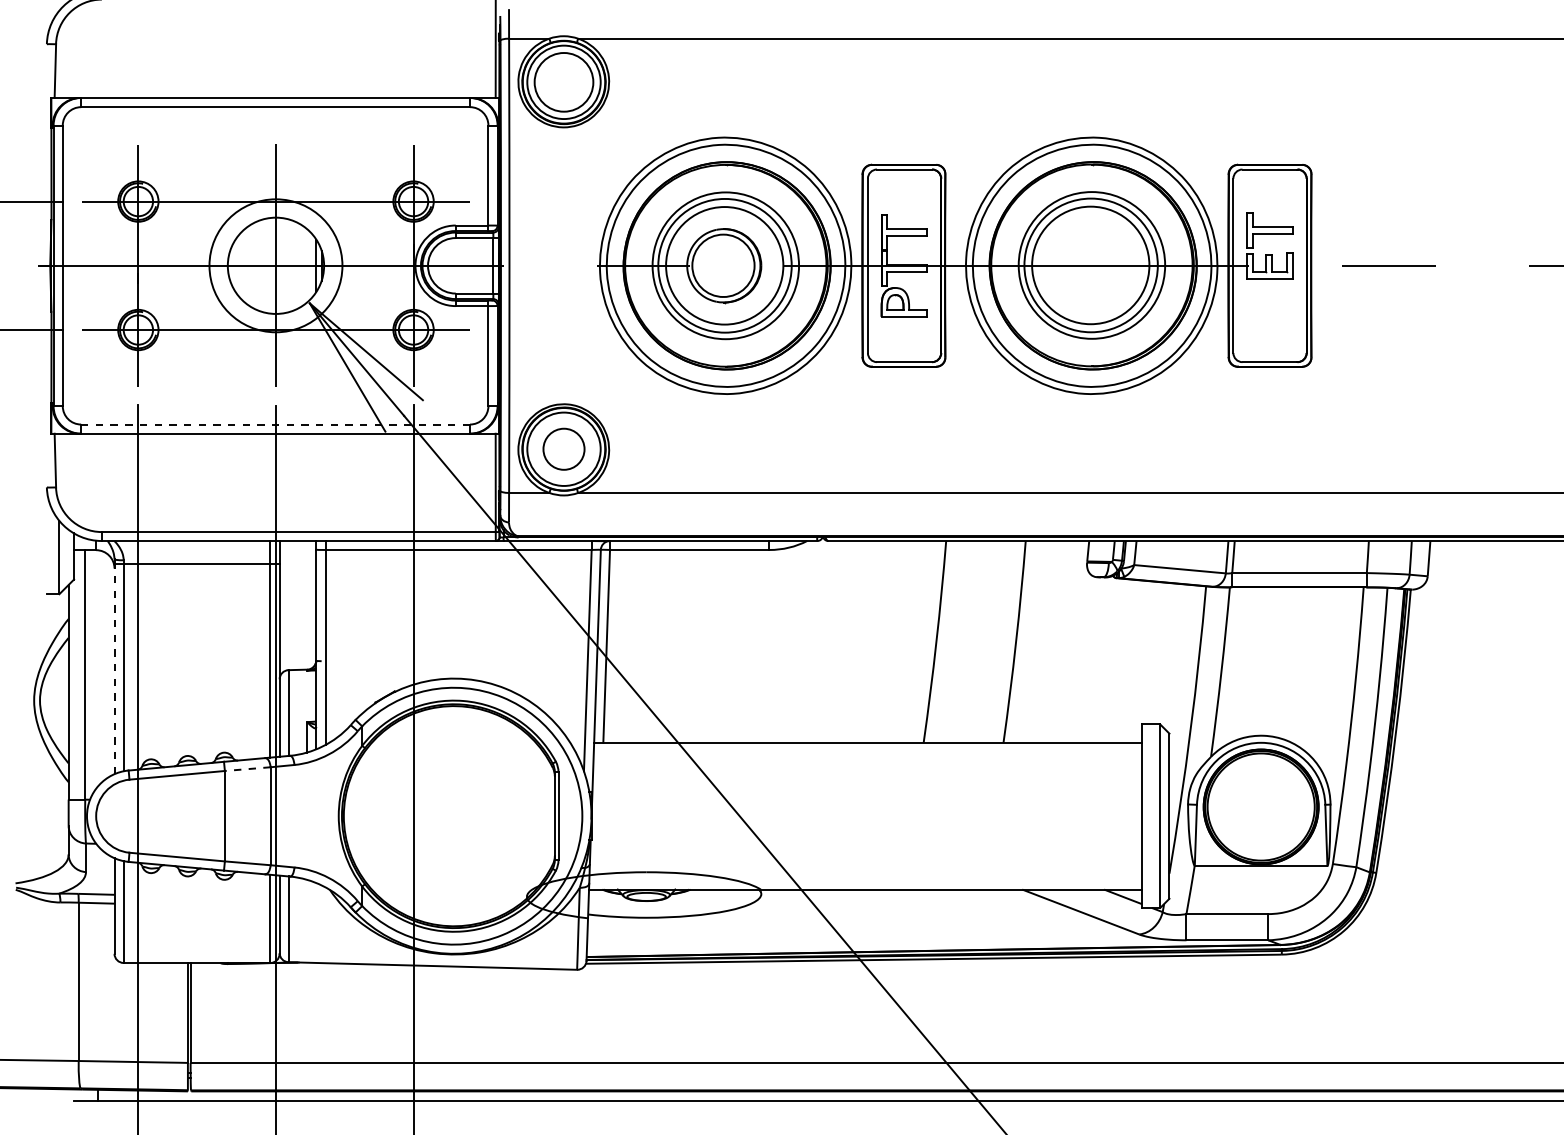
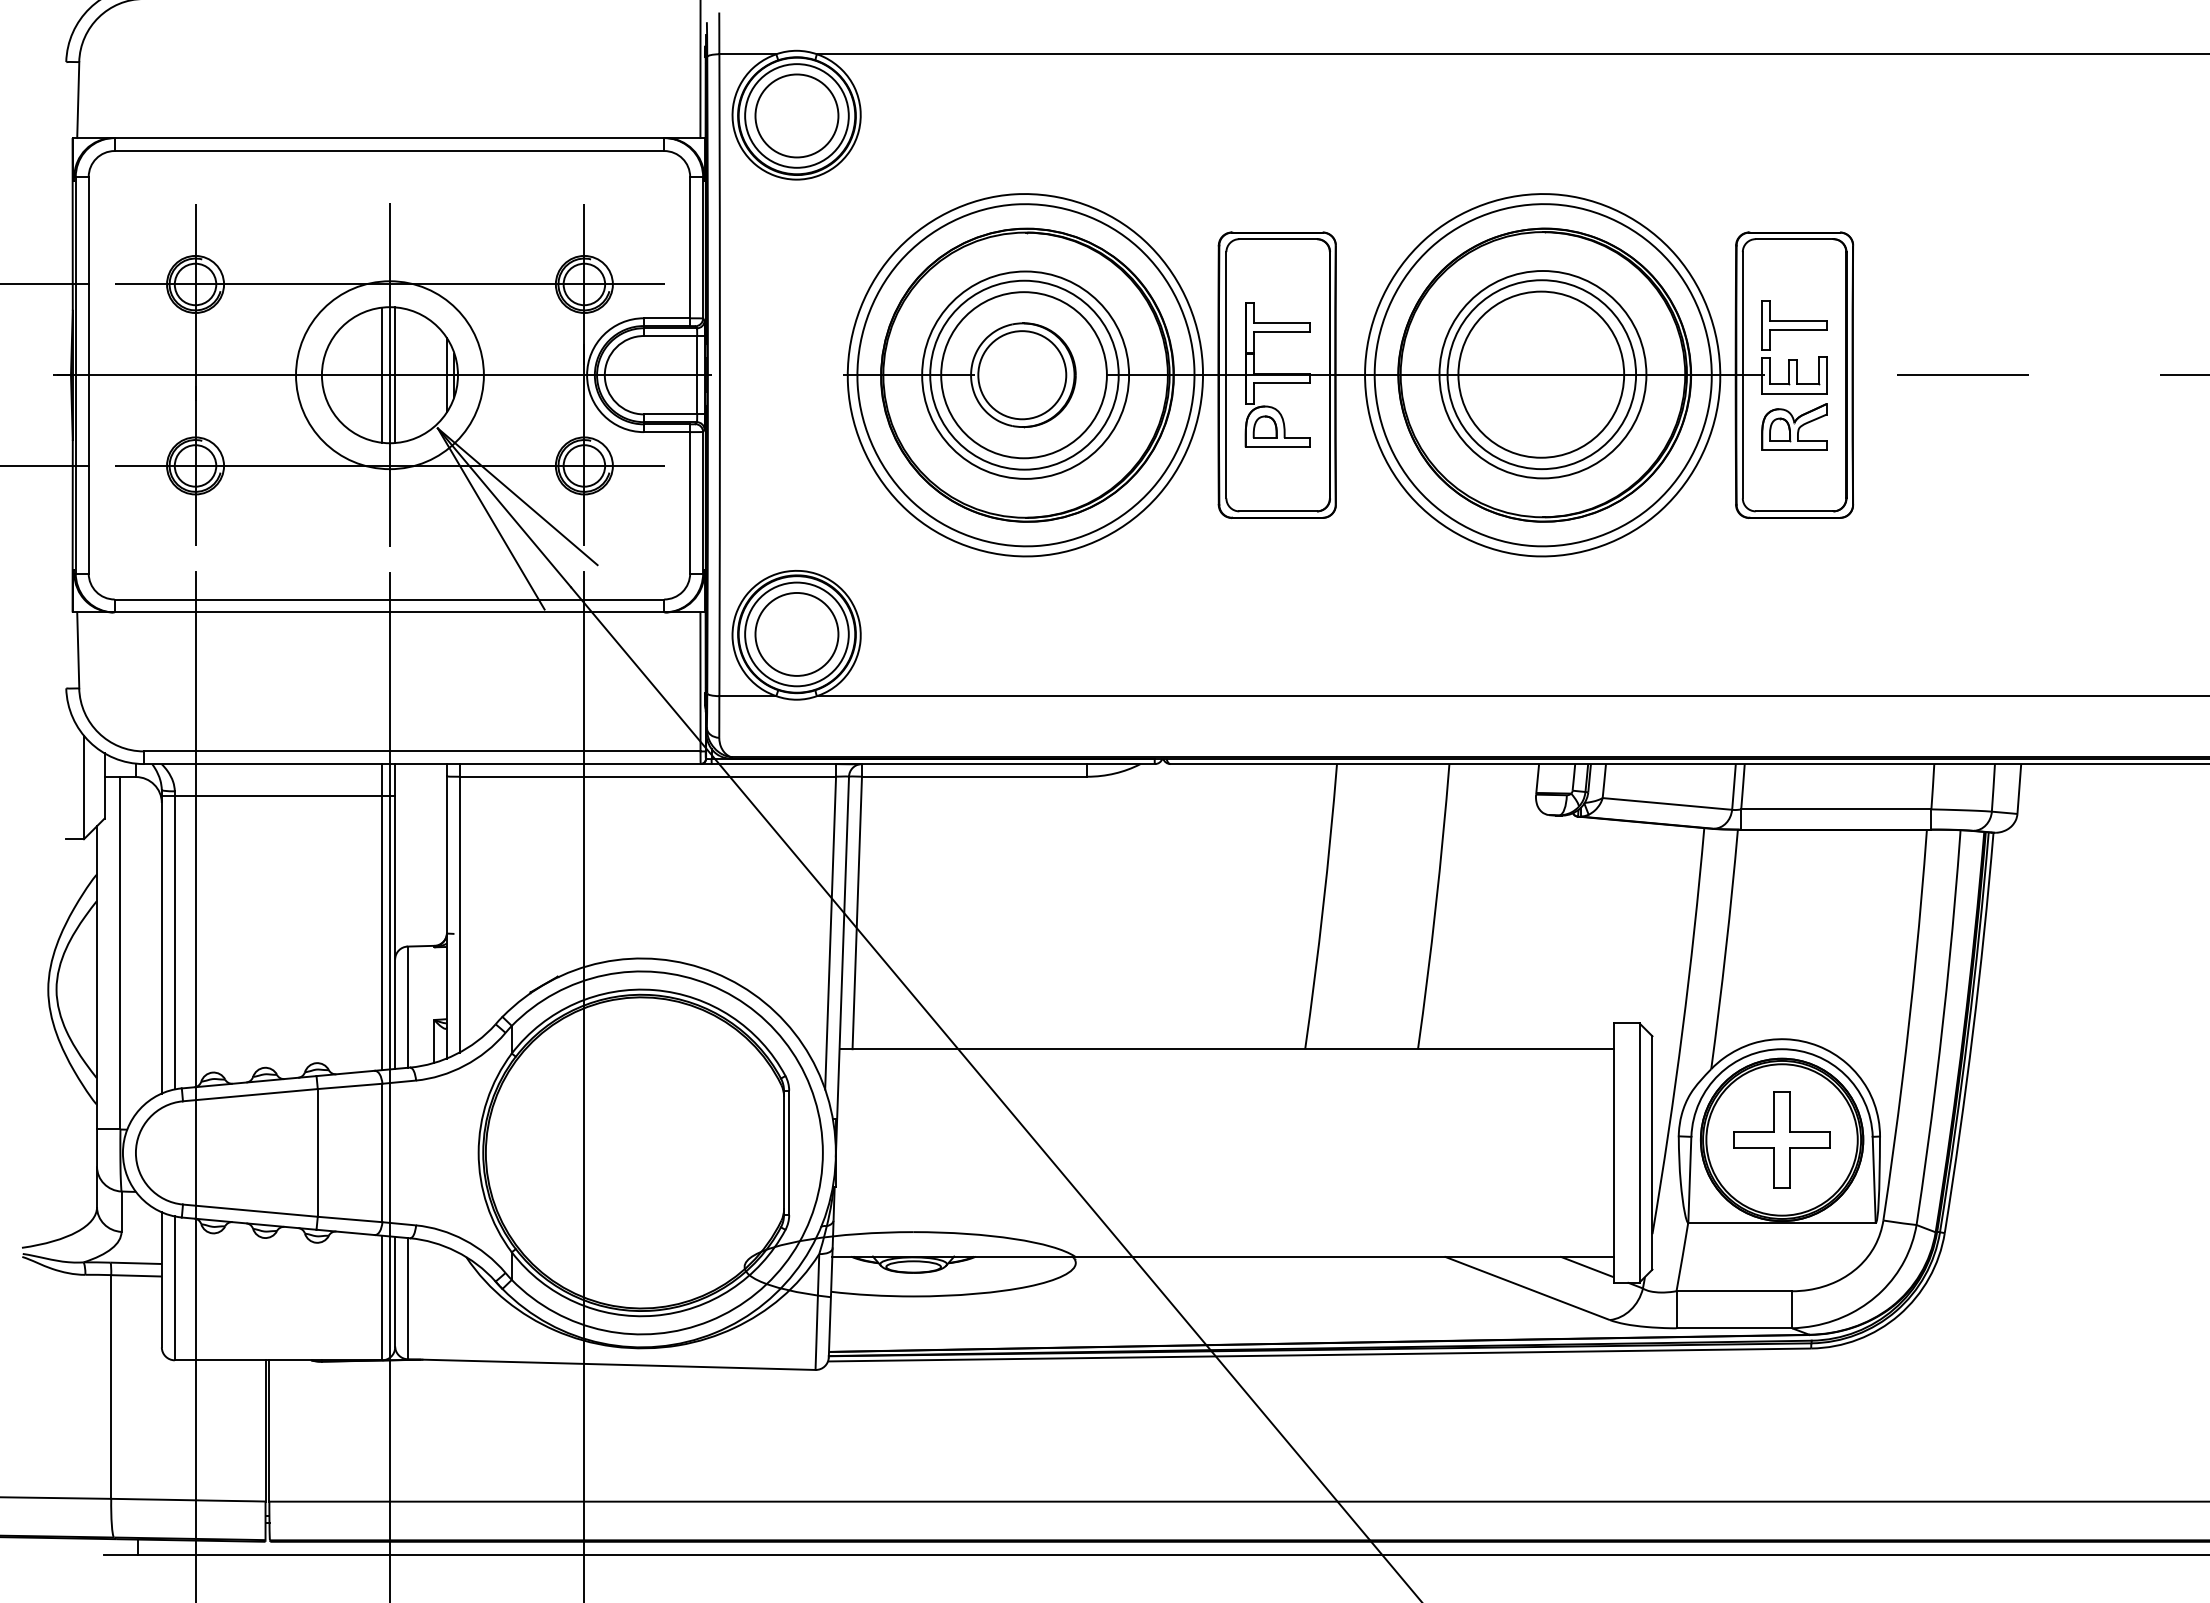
line: (270, 265) -> (382, 374), added
line: (279, 266) -> (395, 375), added
part: (1269, 302) -> (1794, 426), added
line: (275, 424) -> (389, 599), dashed -> solid
circle: (563, 449) -> (796, 634), size x1.43
line: (114, 668) -> (161, 944), dashed -> solid
line: (247, 769) -> (349, 1086), dashed -> solid
part: (1260, 806) -> (1781, 1139), added

